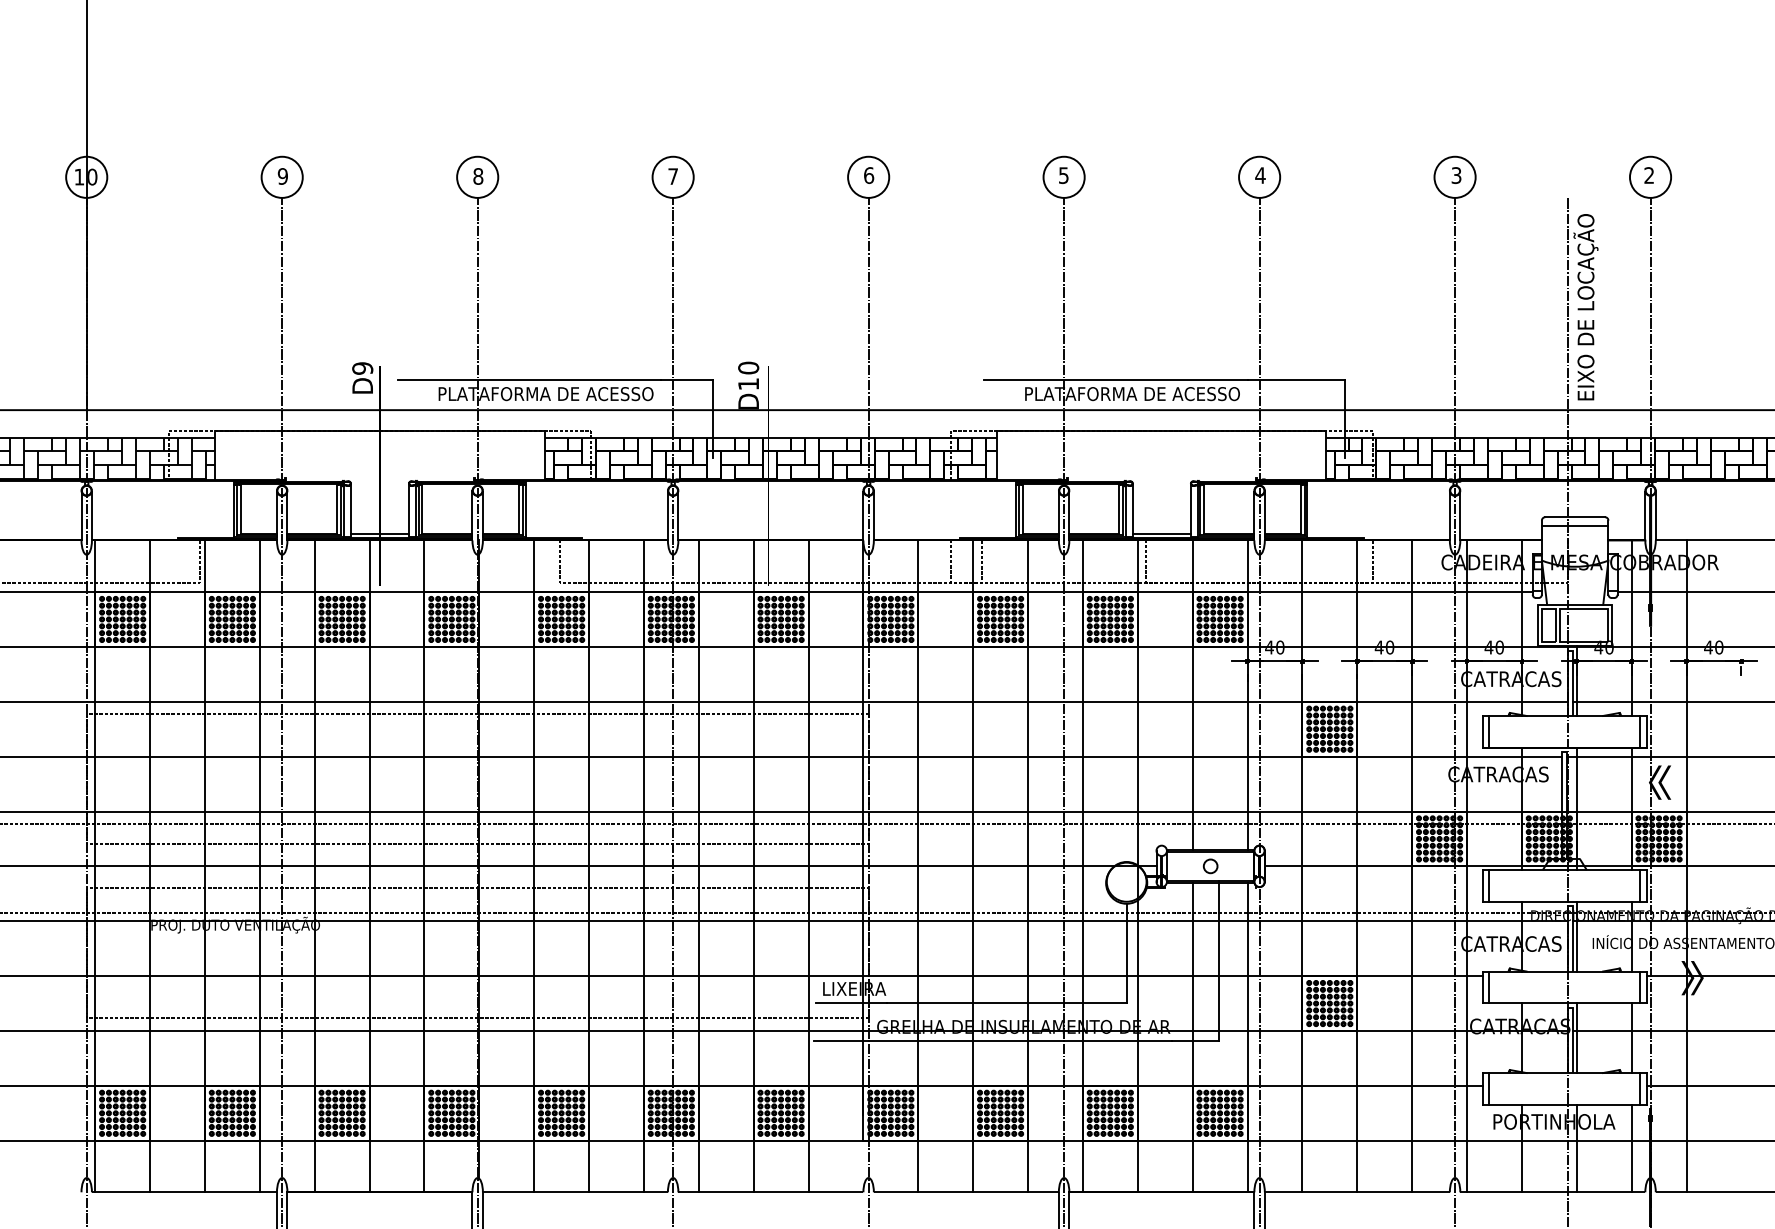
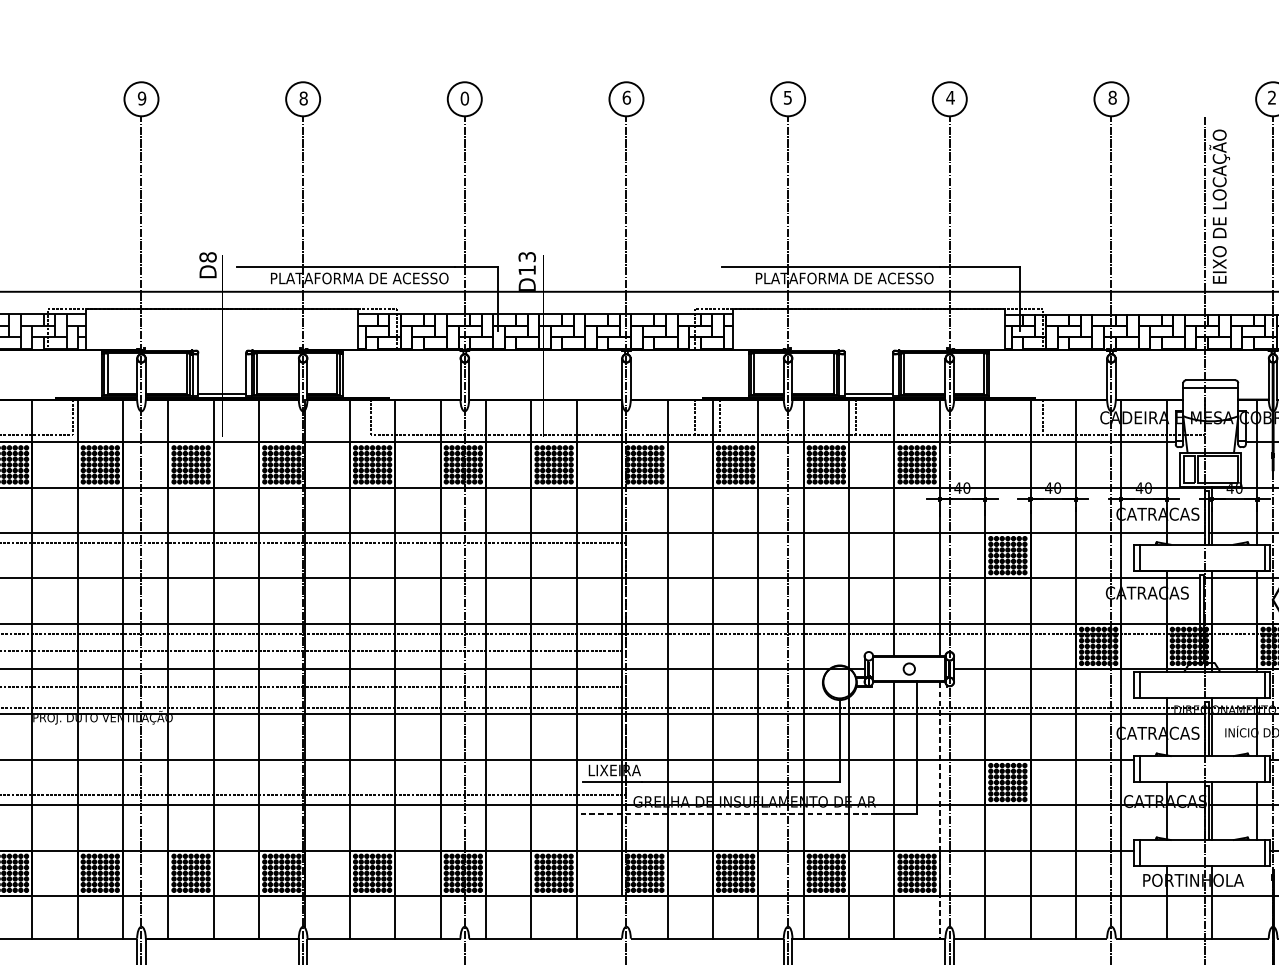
text: (1456, 175) -> (1112, 97), 3 -> 8
text: (673, 176) -> (465, 98), 7 -> 0
text: (748, 367) -> (527, 256), D10 -> D13
text: (362, 368) -> (207, 257), D9 -> D8
line: (1247, 1037) -> (939, 810), solid -> dashed
line: (992, 1041) -> (728, 813), solid -> dashed
line: (1631, 1148) -> (1257, 902), removed

